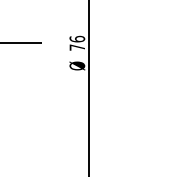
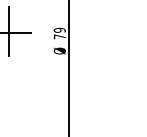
text: (76, 38) -> (59, 29), 76 -> 79
line: (12, 40) -> (9, 31), added

